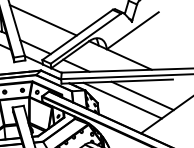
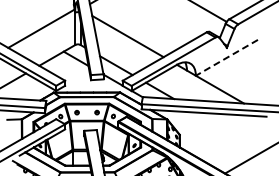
line: (132, 30) -> (226, 57), solid -> dashed
line: (142, 95) -> (230, 131), removed
line: (122, 100) -> (207, 134), removed

